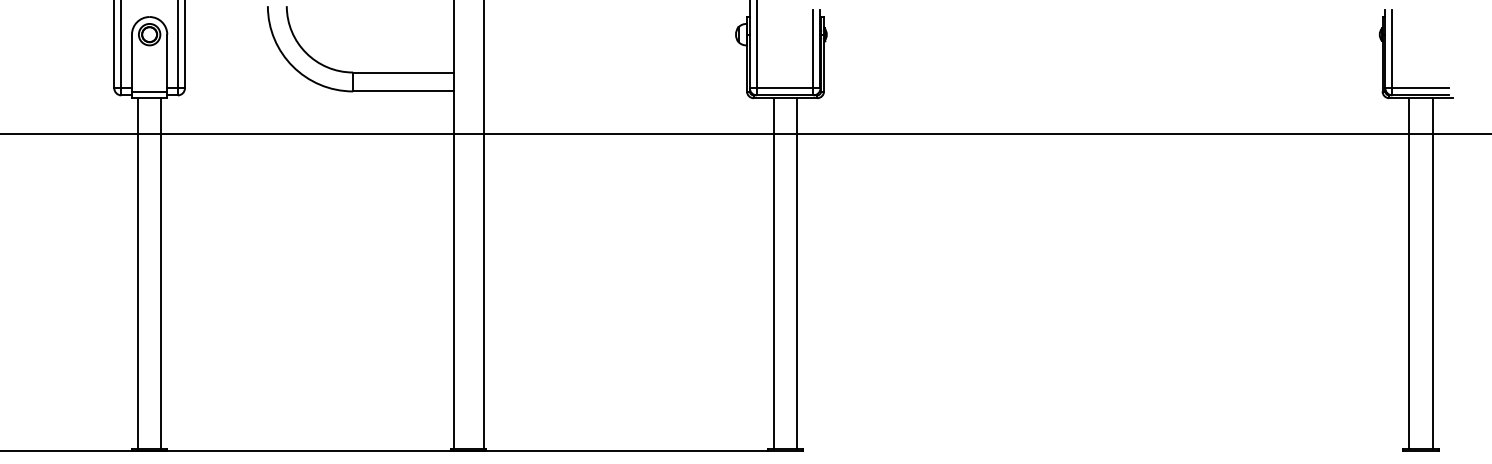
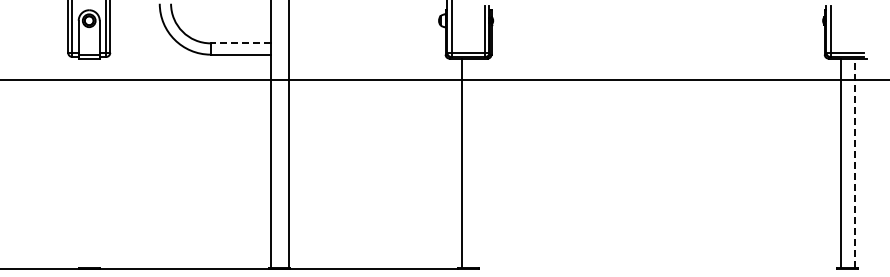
line: (403, 72) -> (240, 43), solid -> dashed
line: (138, 273) -> (82, 163), removed
line: (161, 273) -> (96, 163), removed
line: (797, 273) -> (475, 163), removed
line: (1432, 273) -> (854, 163), solid -> dashed

